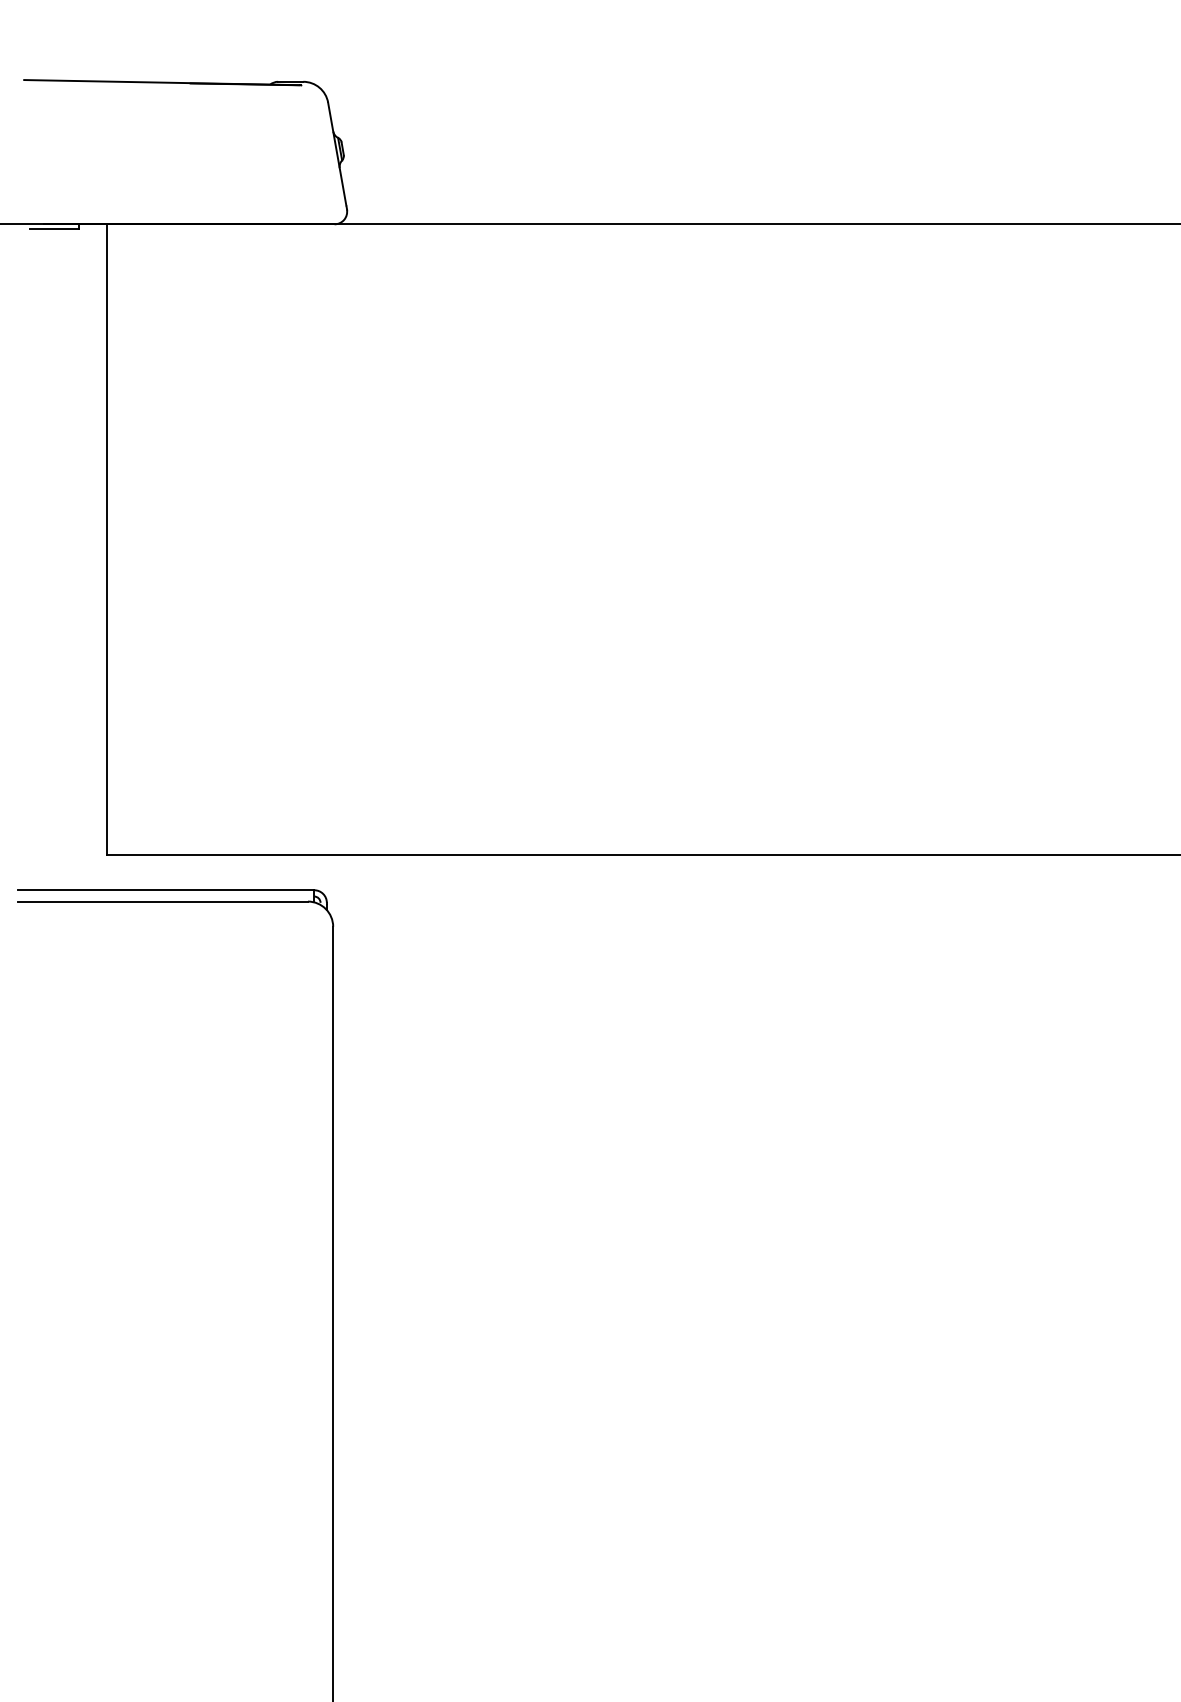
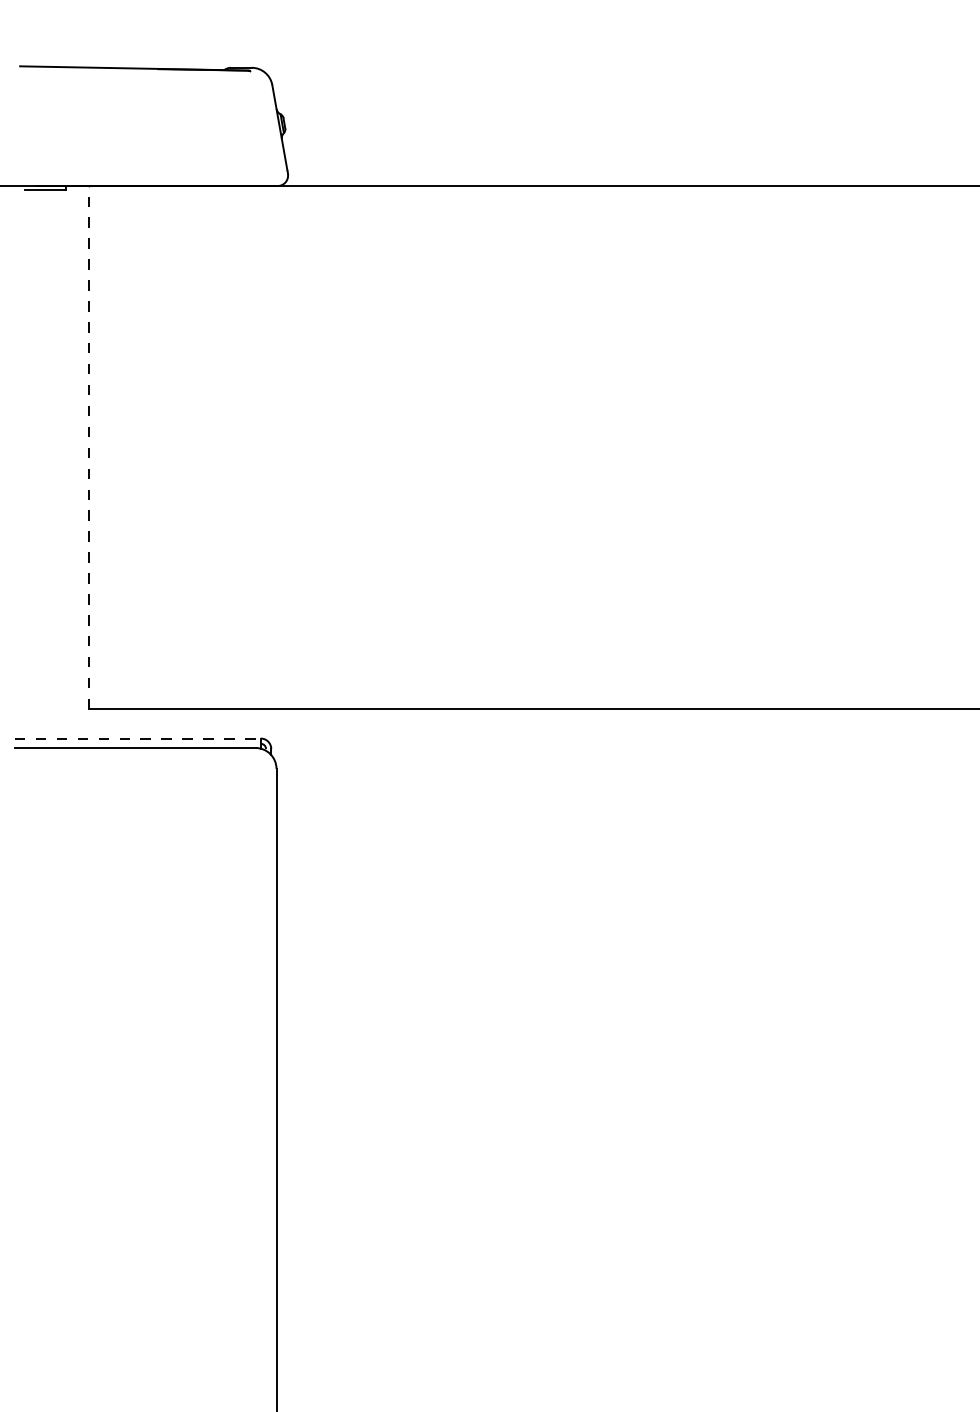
line: (107, 539) -> (89, 447), solid -> dashed
line: (166, 890) -> (138, 738), solid -> dashed

